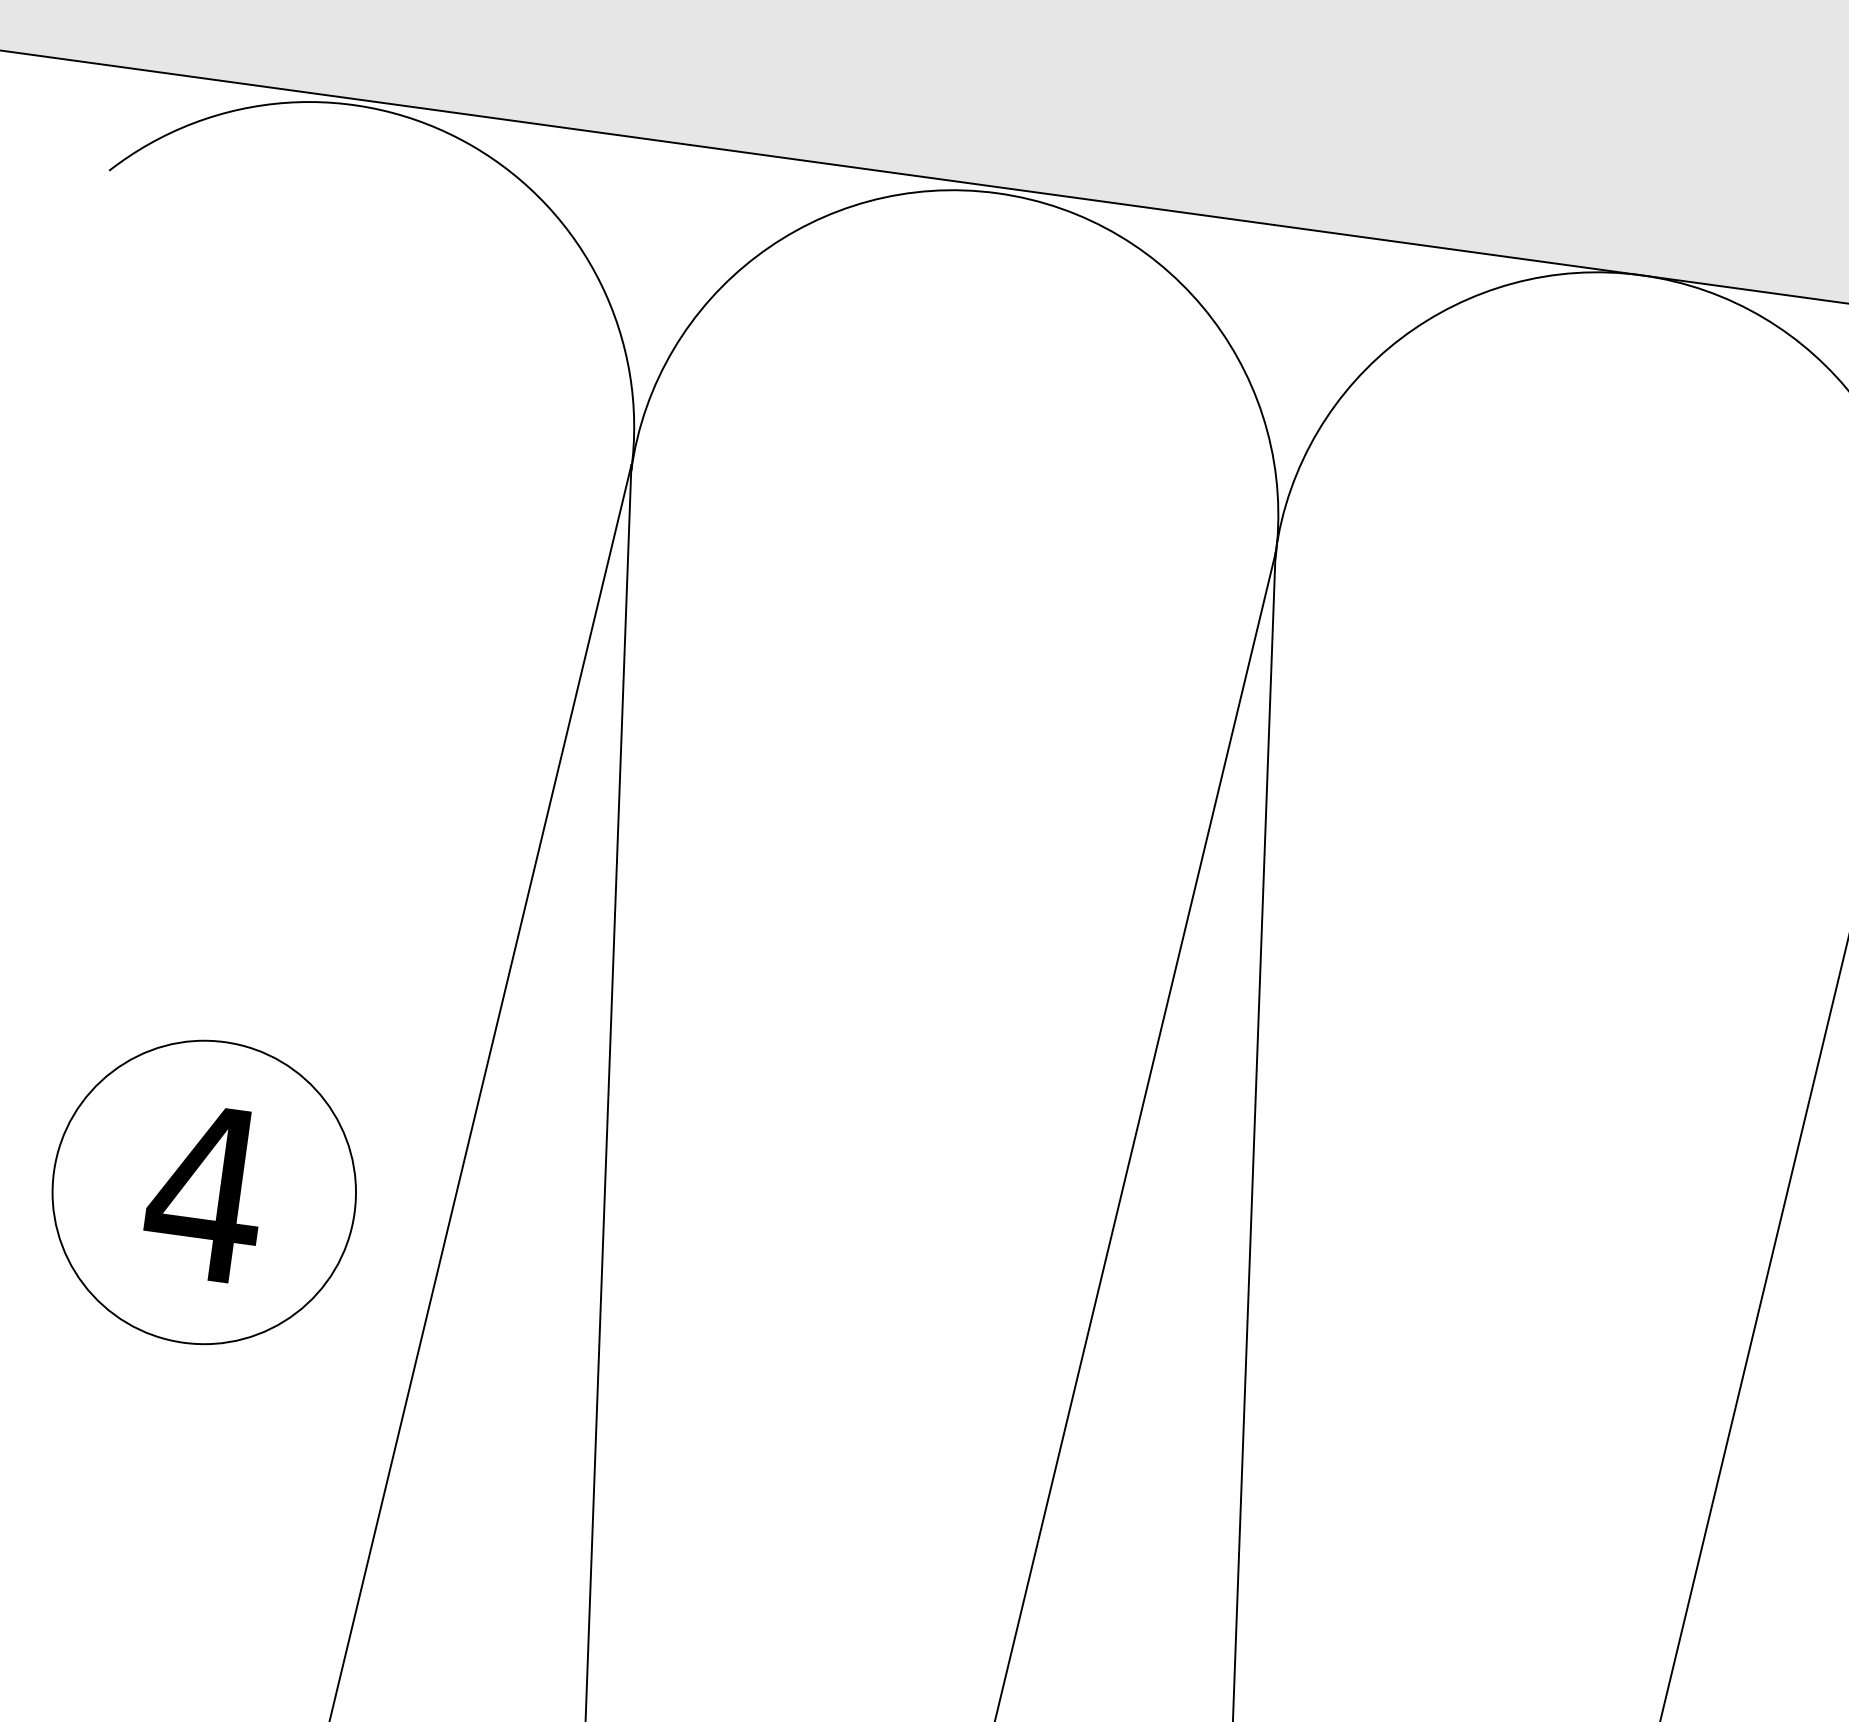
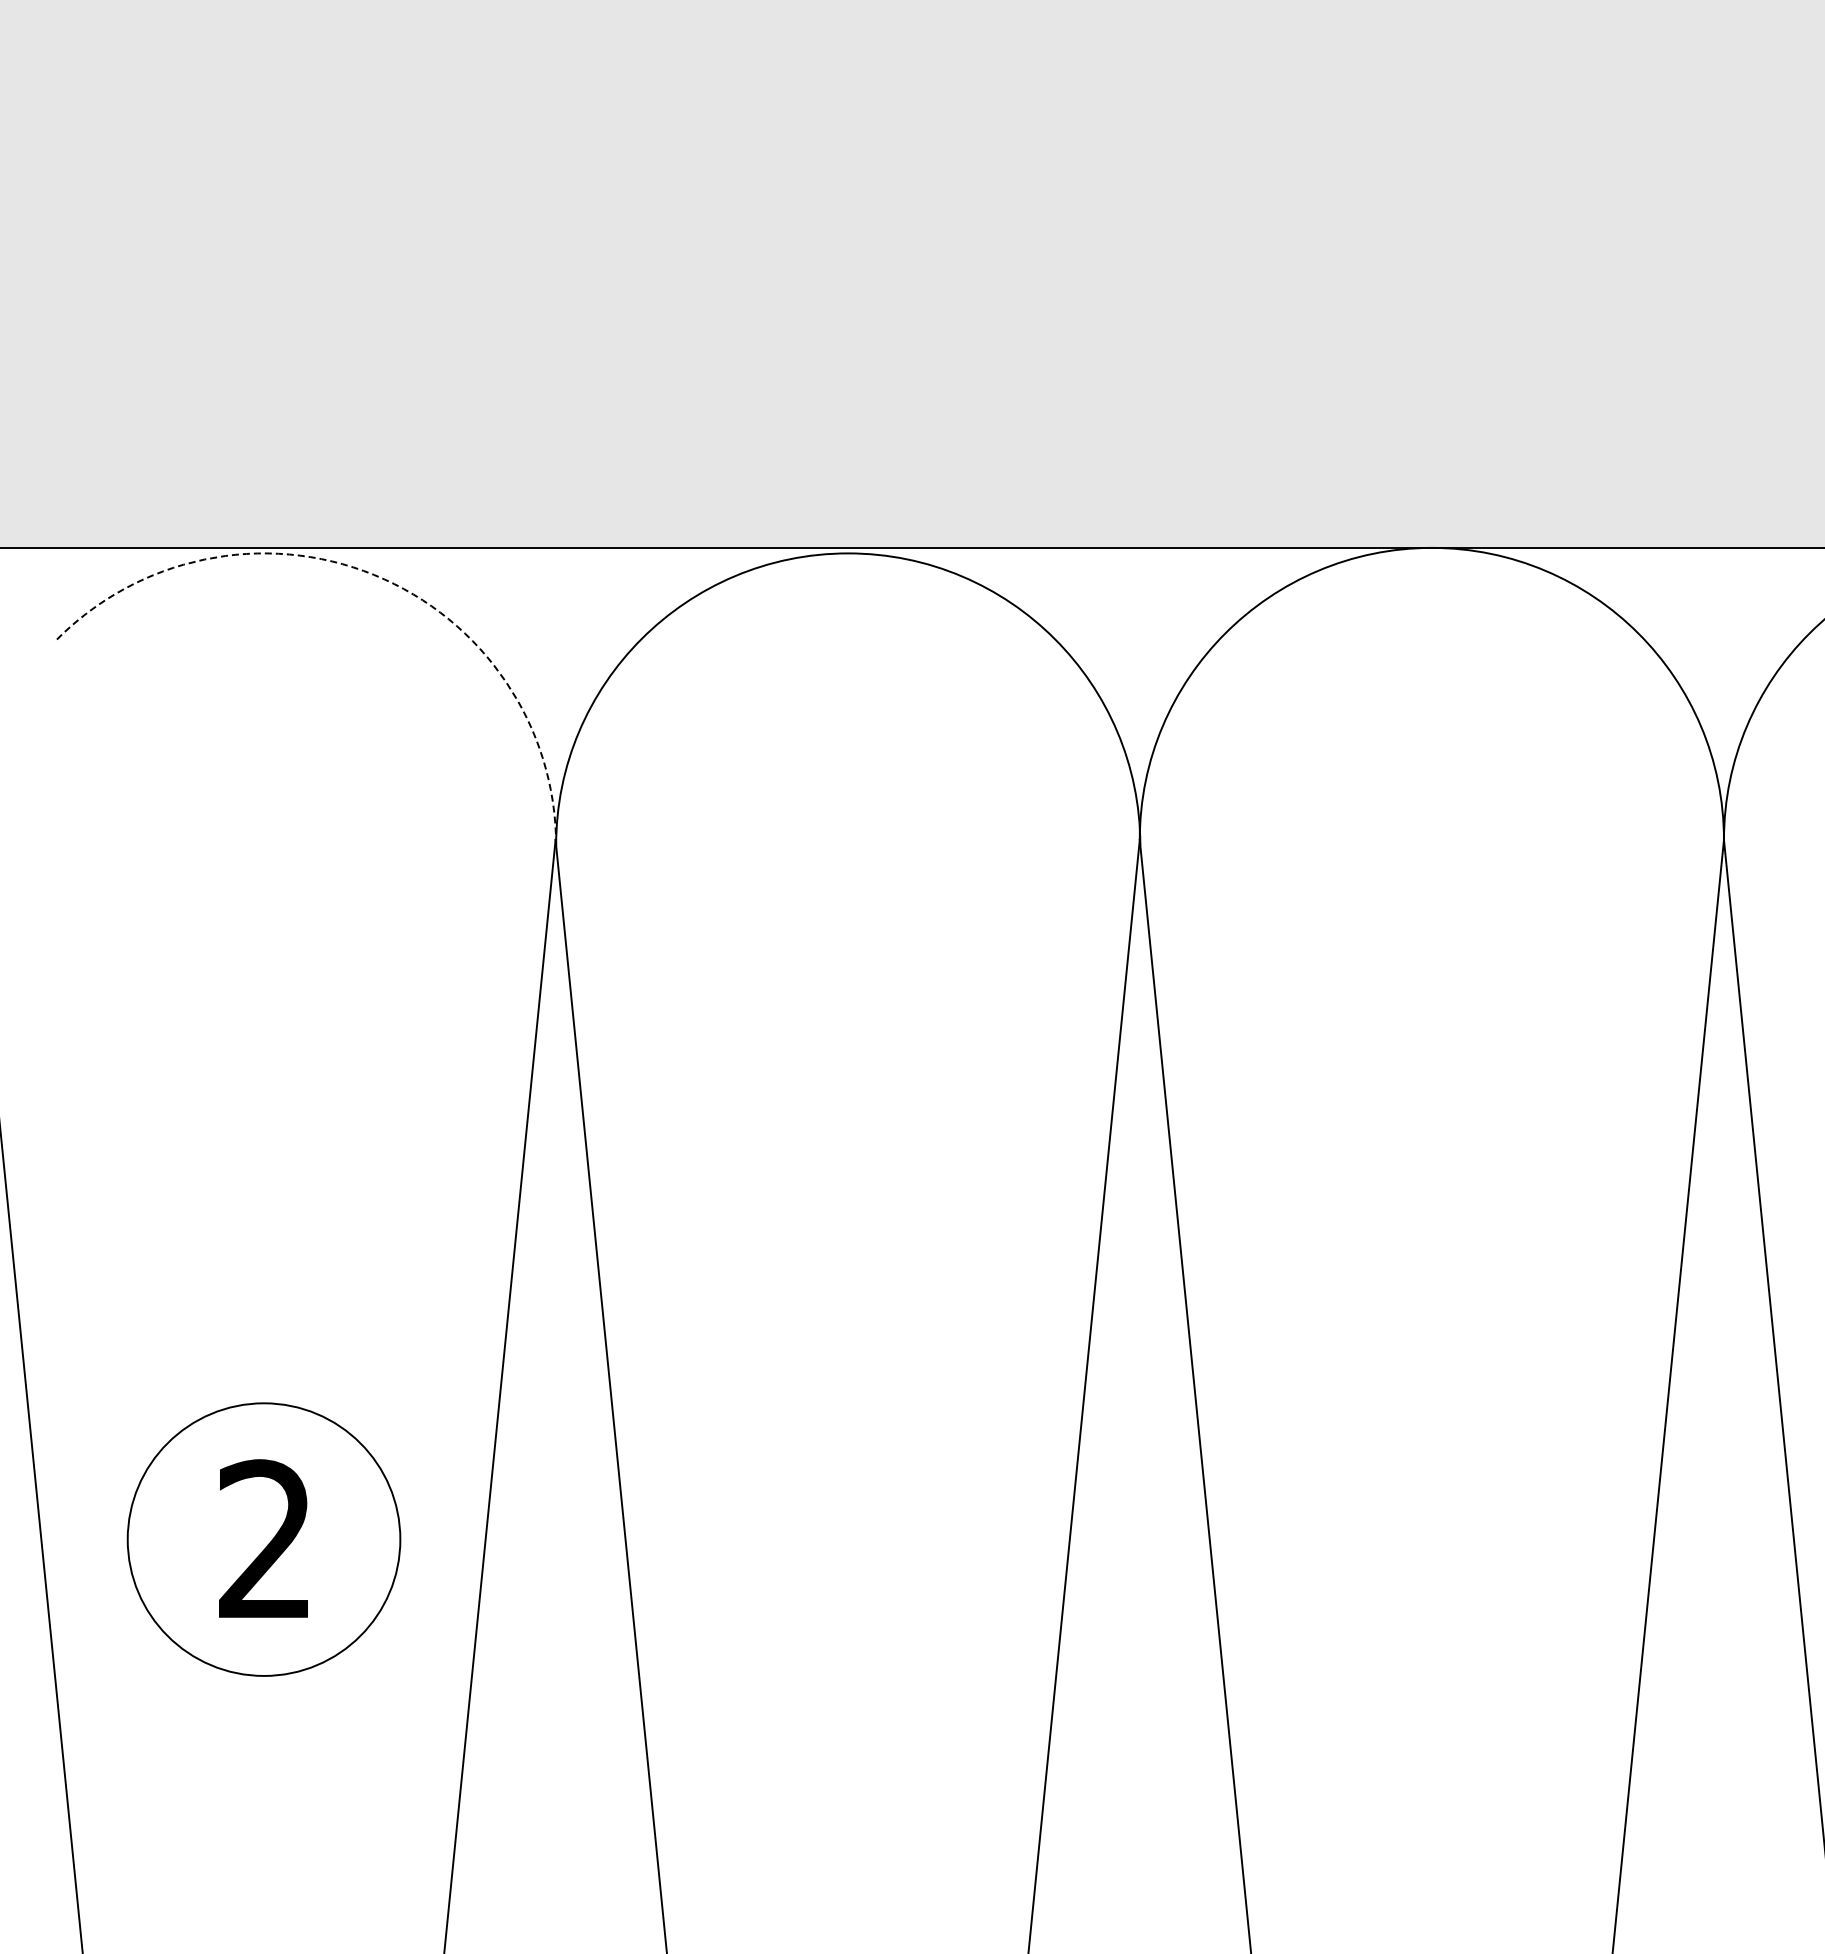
arc: (471, 144) -> (374, 574), solid -> dashed
text: (206, 1191) -> (265, 1538), 4 -> 2

